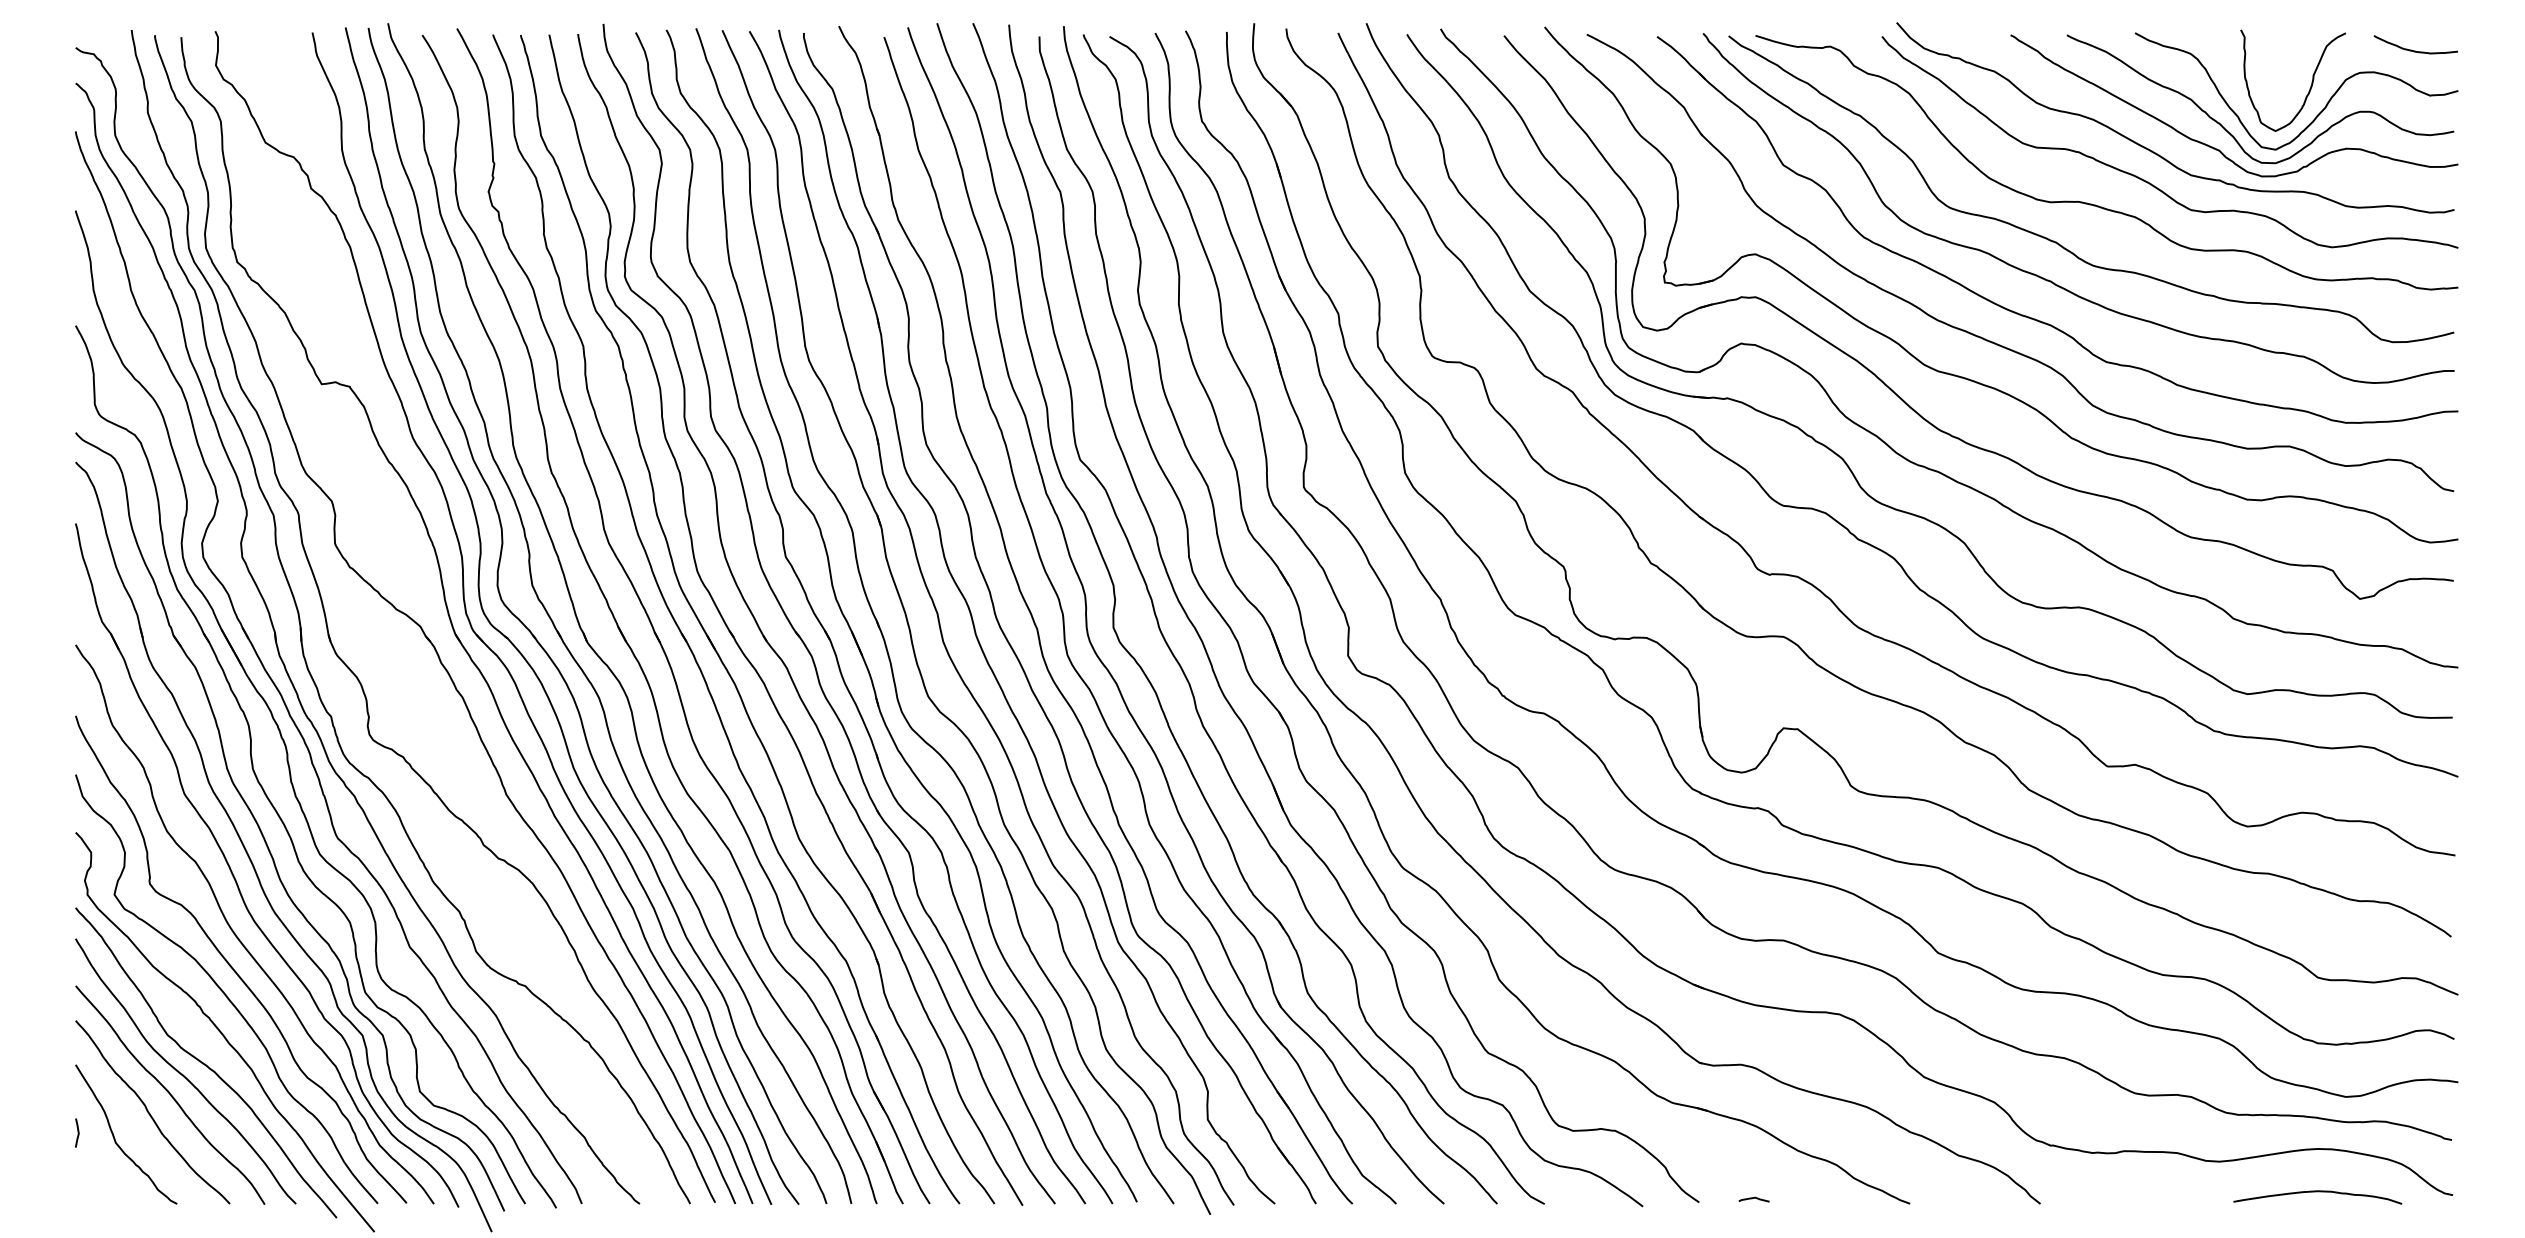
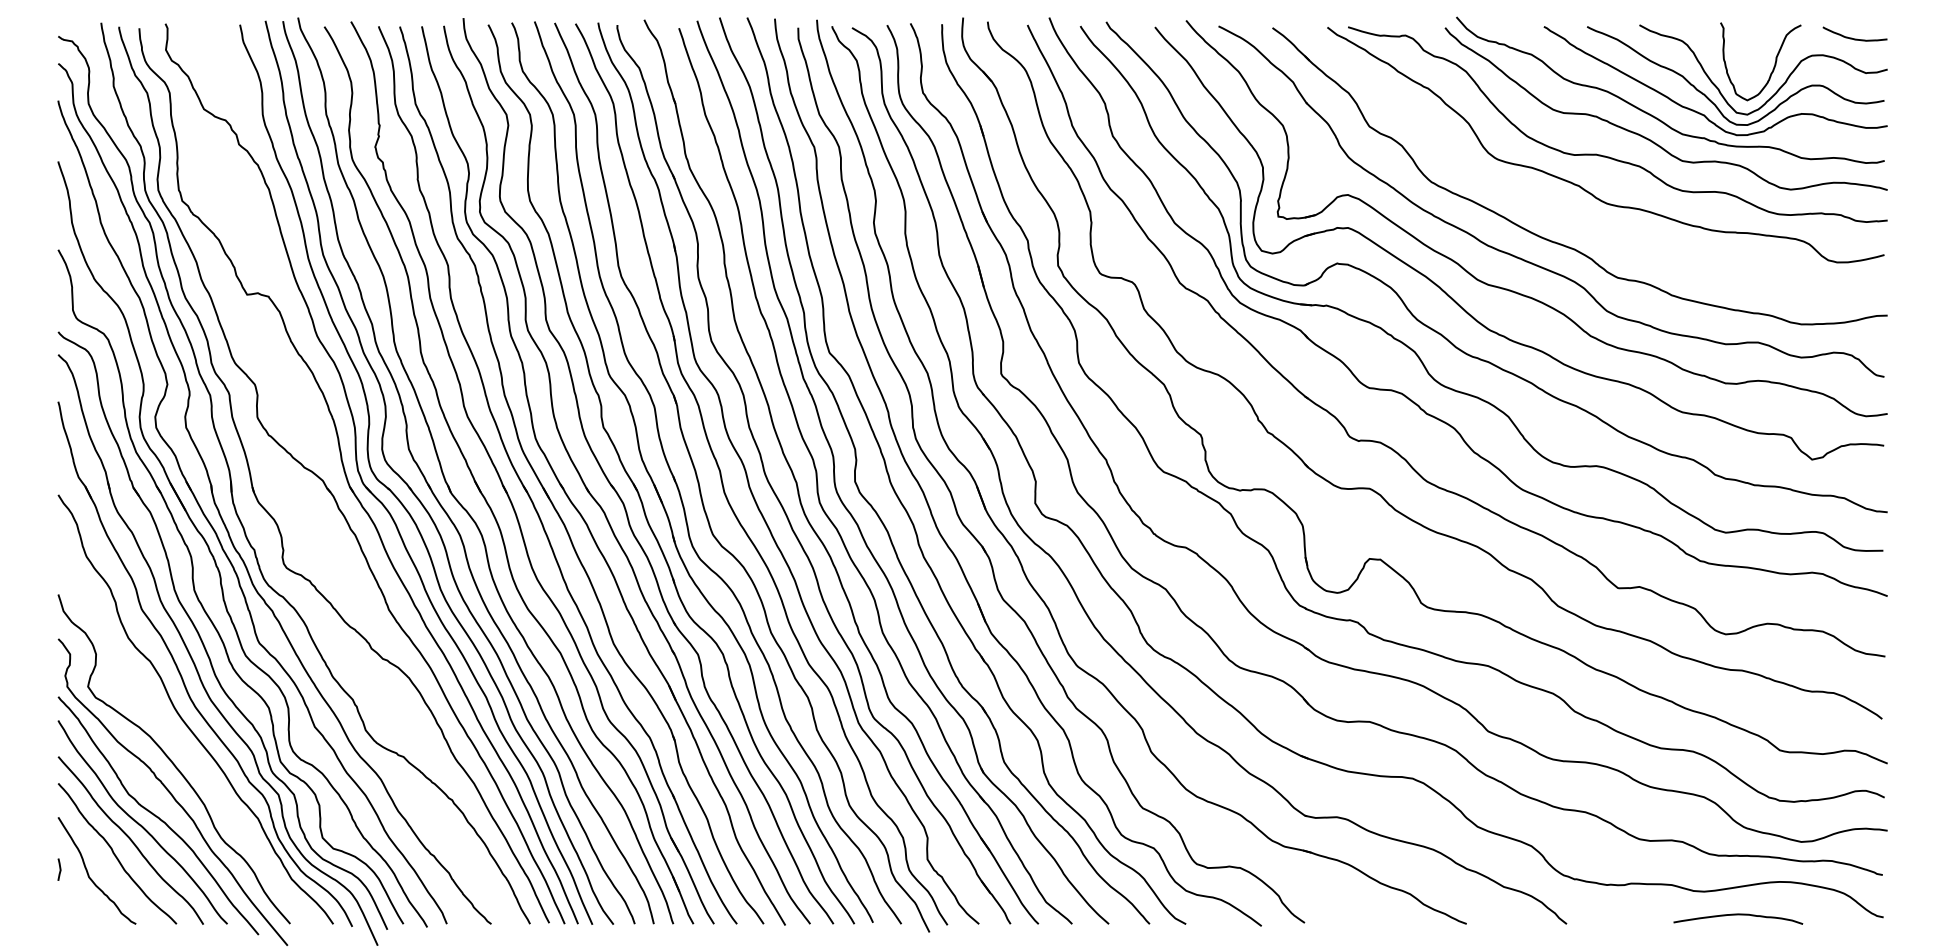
curve: (2051, 280) -> (1575, 215), removed
curve: (232, 966) -> (178, 741), removed
curve: (2317, 1192) -> (1738, 915), moved
curve: (1753, 1198) -> (1346, 919), removed

